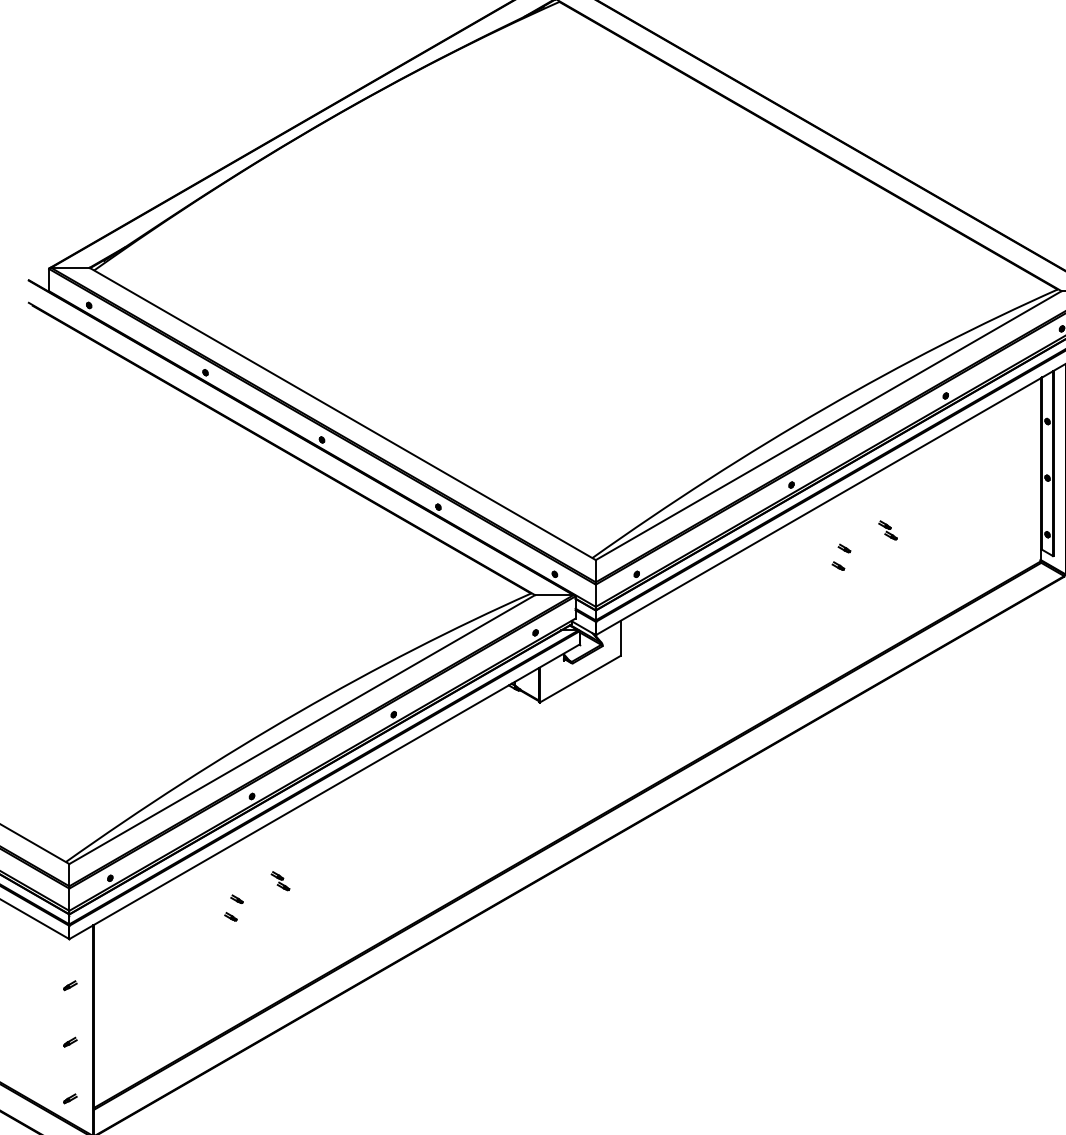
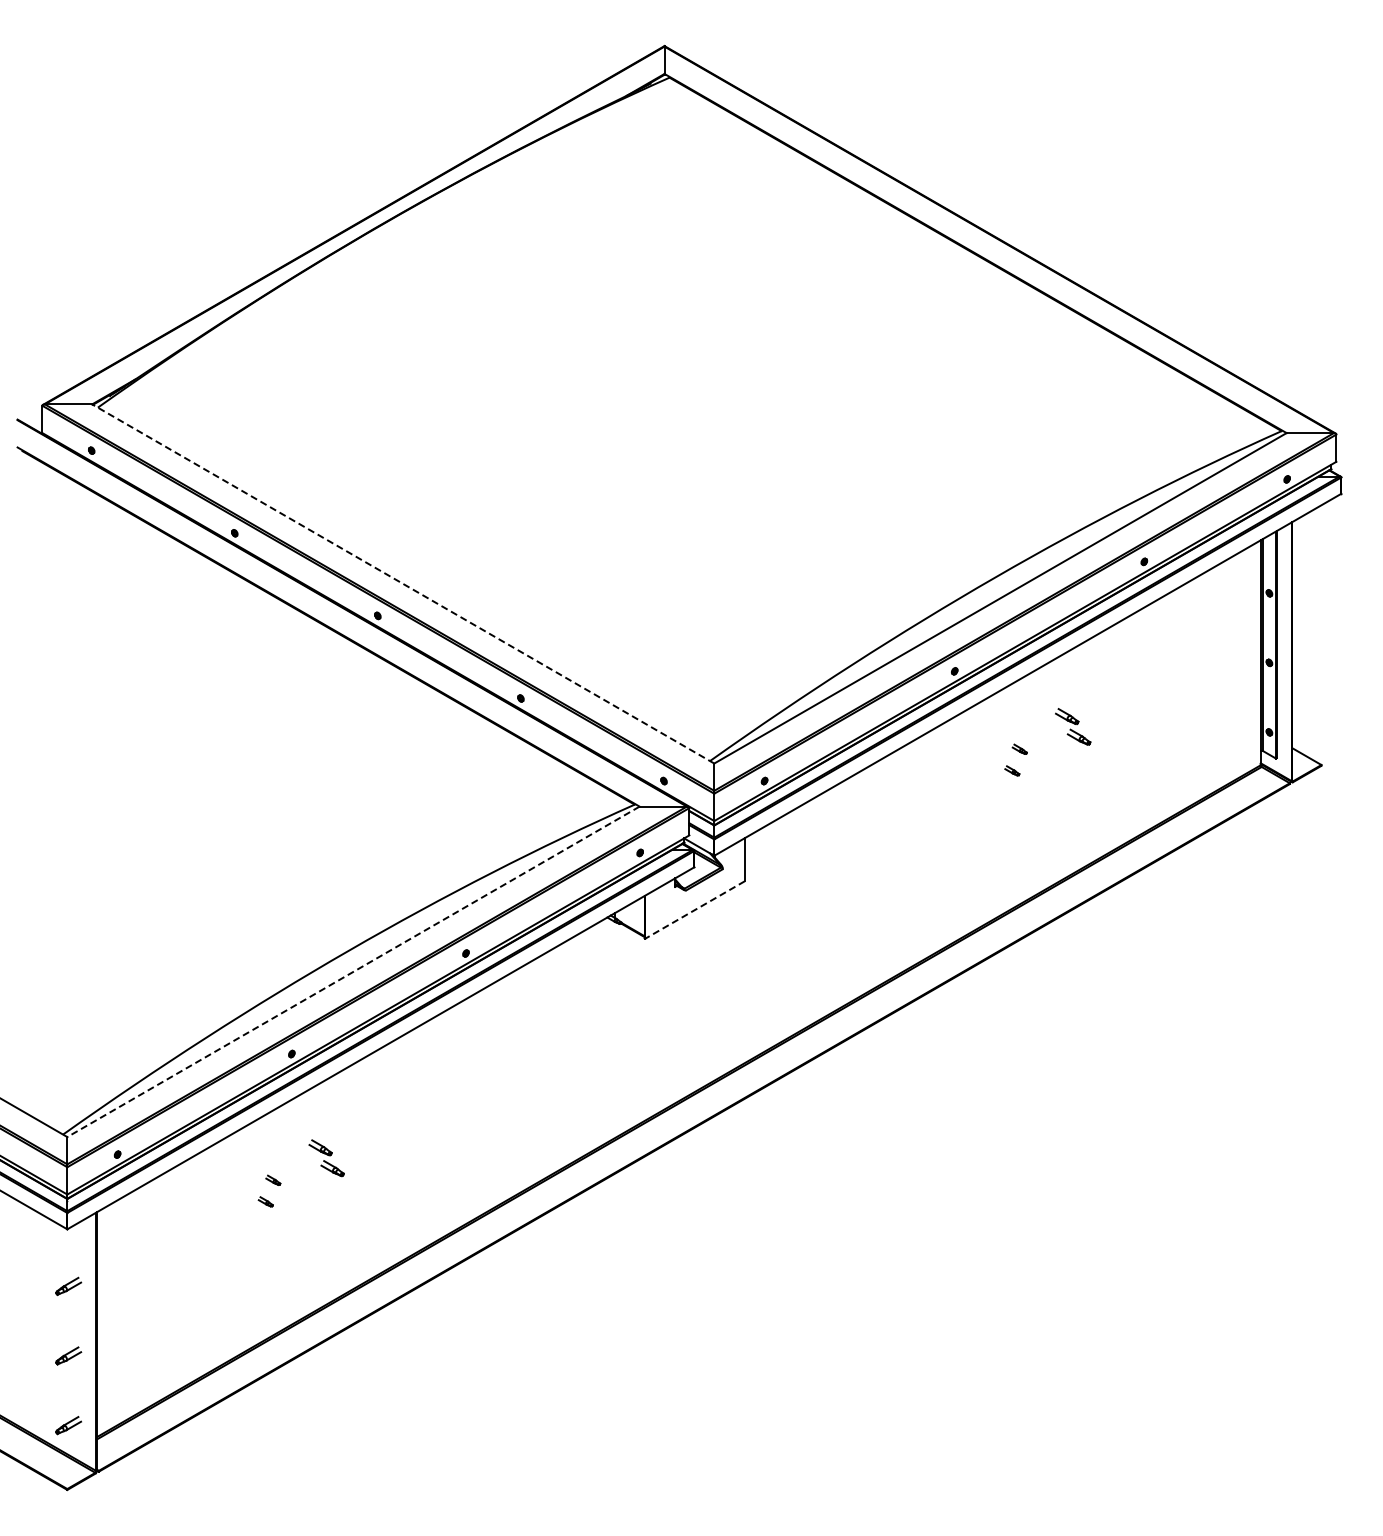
line: (342, 413) -> (402, 583), solid -> dashed
part: (888, 530) -> (1073, 727), size x1.6
line: (579, 679) -> (694, 910), solid -> dashed
line: (302, 730) -> (353, 972), solid -> dashed
part: (280, 880) -> (326, 1157), size x1.6
part: (70, 985) -> (68, 1286), size x1.6
part: (70, 1041) -> (68, 1355), size x1.6
part: (70, 1098) -> (68, 1425), size x1.6

